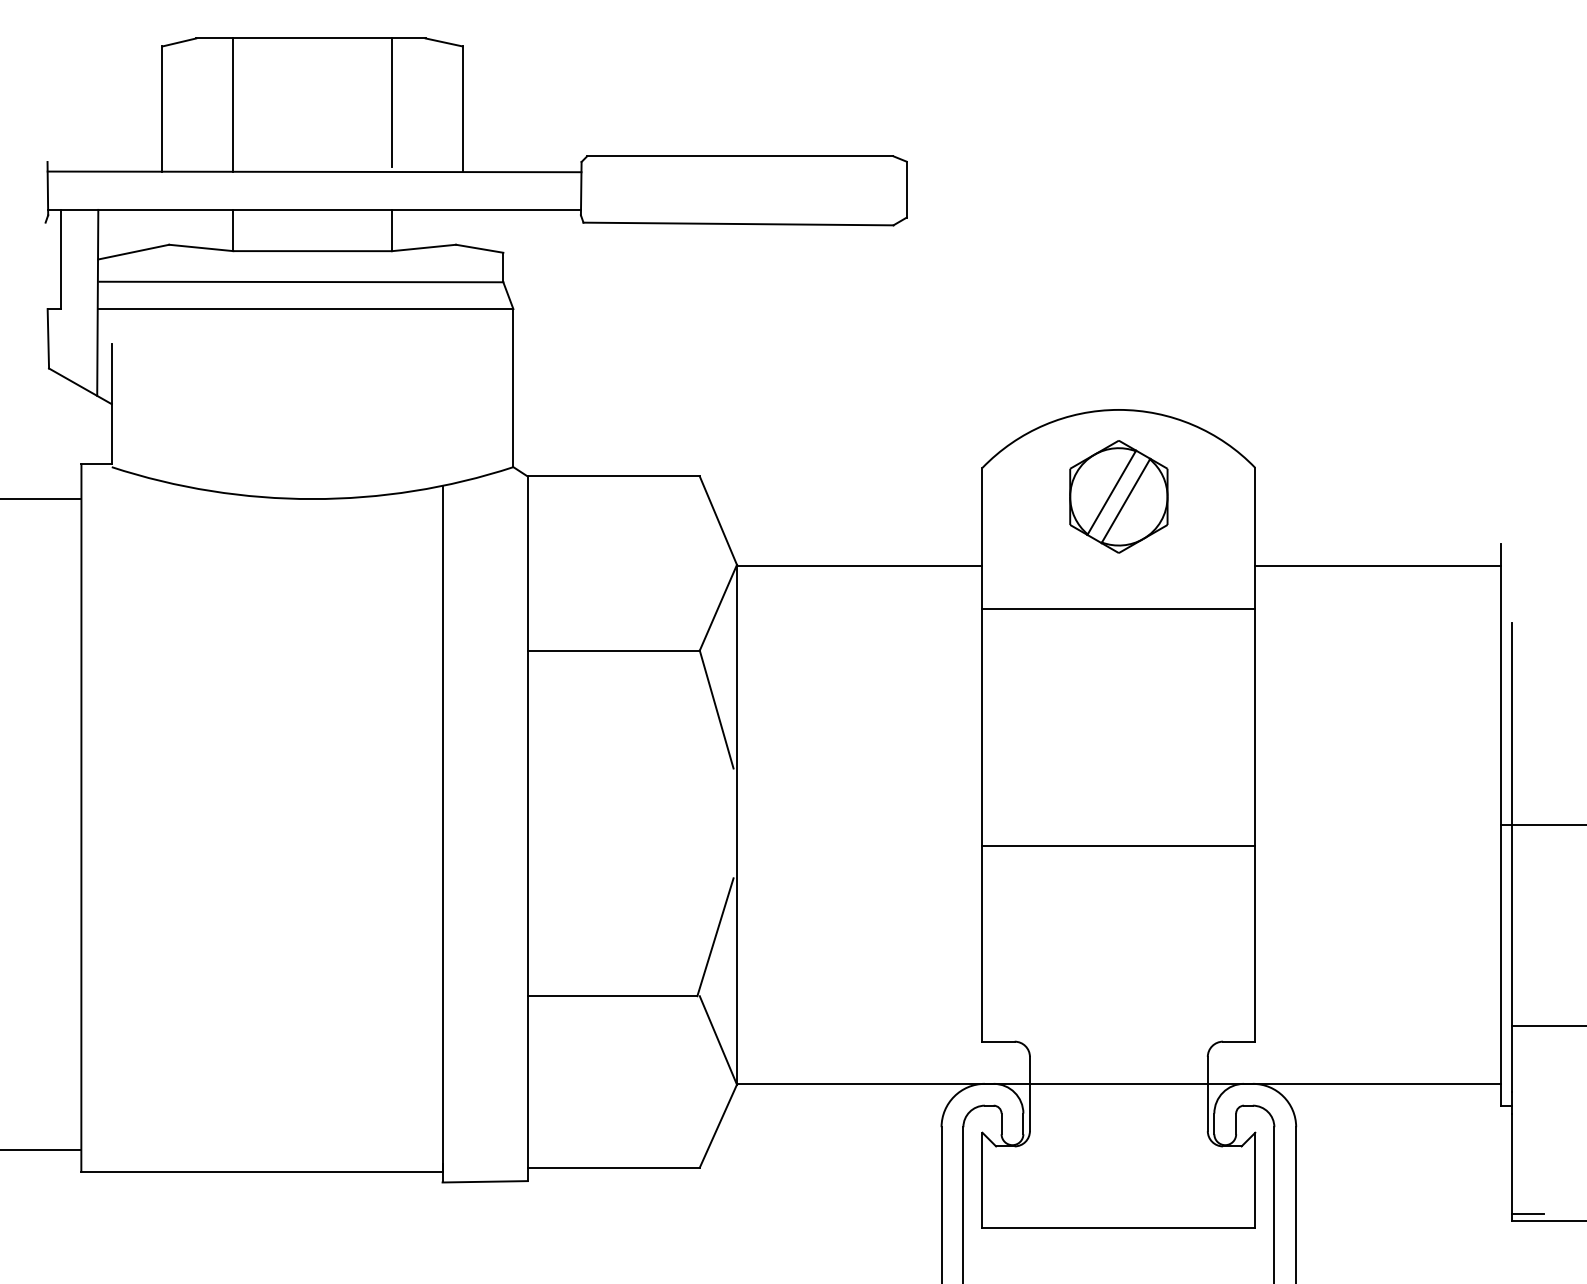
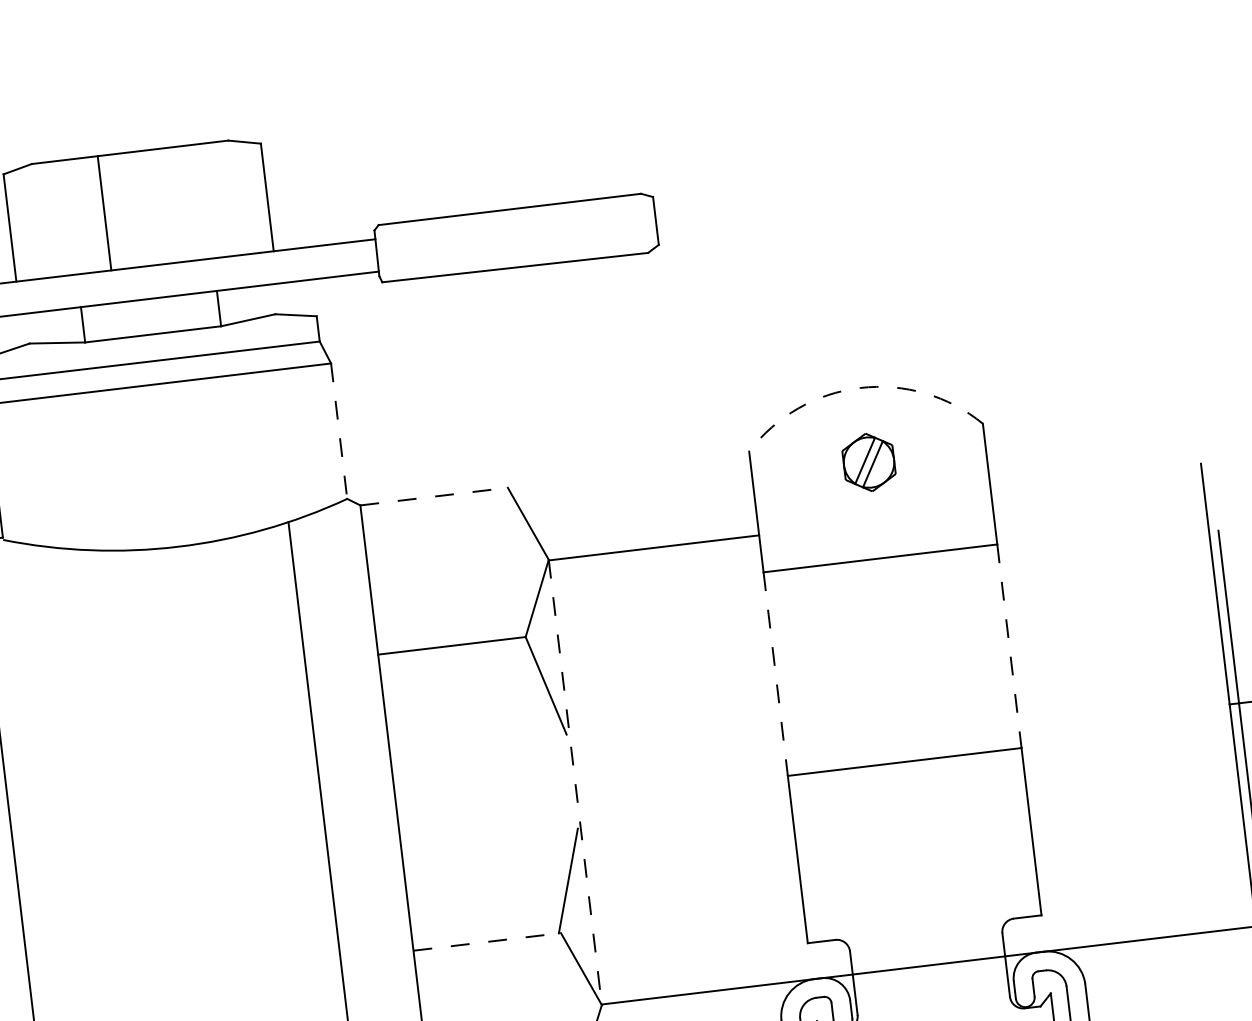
line: (391, 102) -> (205, 198), removed
line: (233, 104) -> (104, 212), moved
line: (513, 388) -> (339, 431), solid -> dashed
arc: (1118, 409) -> (859, 387), solid -> dashed
line: (614, 476) -> (434, 496), solid -> dashed
part: (1118, 496) -> (868, 462), size x0.6
line: (1377, 565) -> (1097, 494), removed
line: (982, 727) -> (775, 674), solid -> dashed
line: (1255, 727) -> (1009, 646), solid -> dashed
line: (736, 824) -> (574, 782), solid -> dashed
line: (612, 996) -> (486, 942), solid -> dashed

